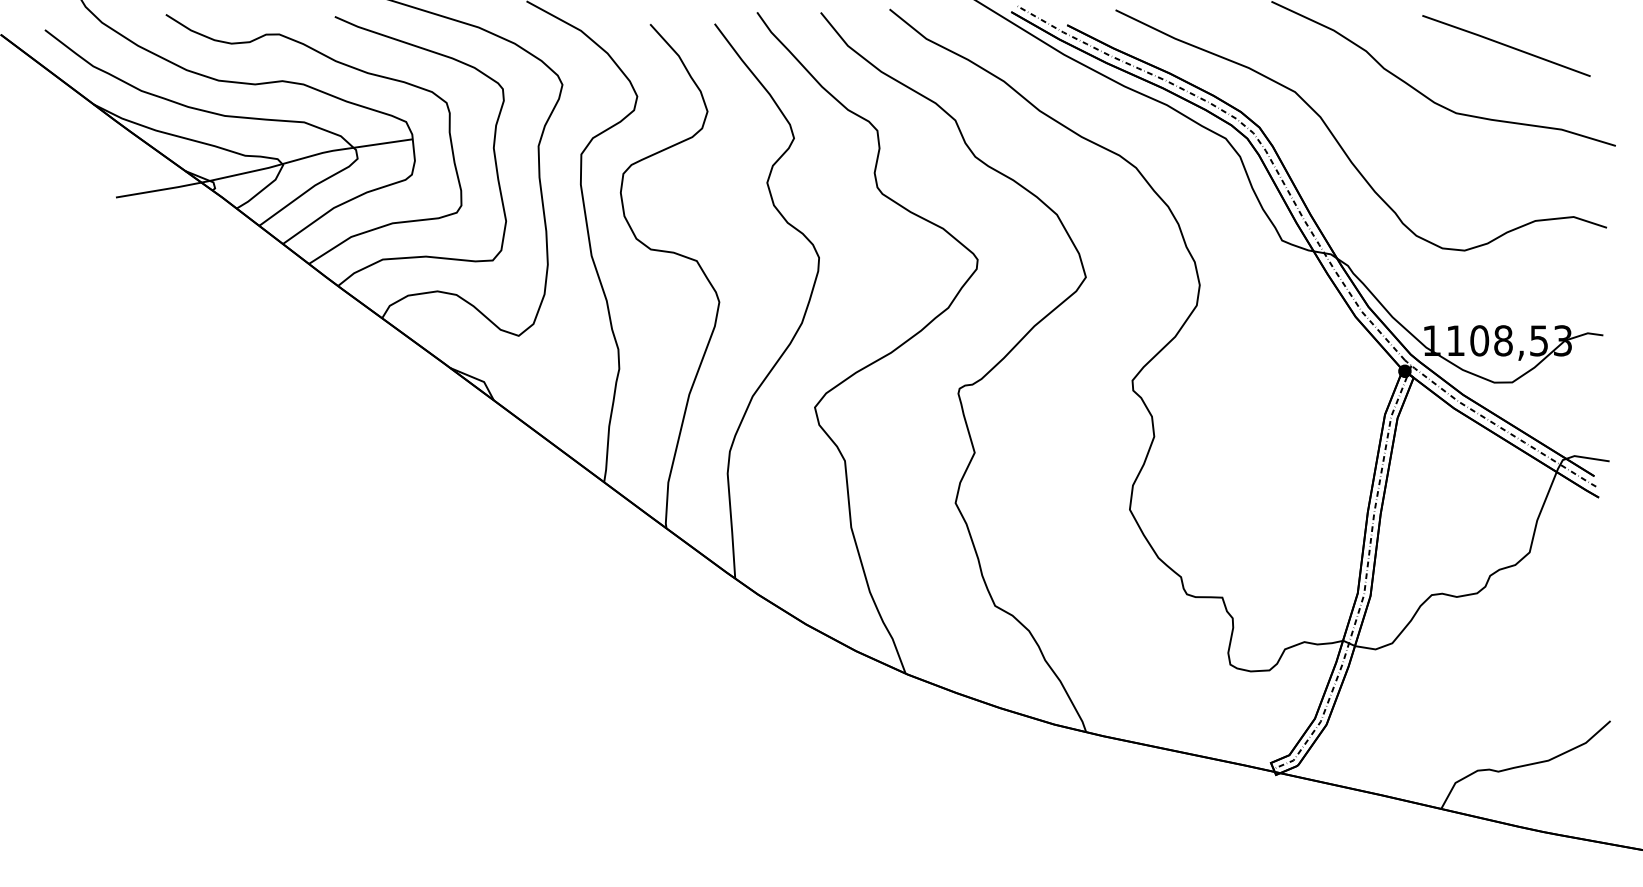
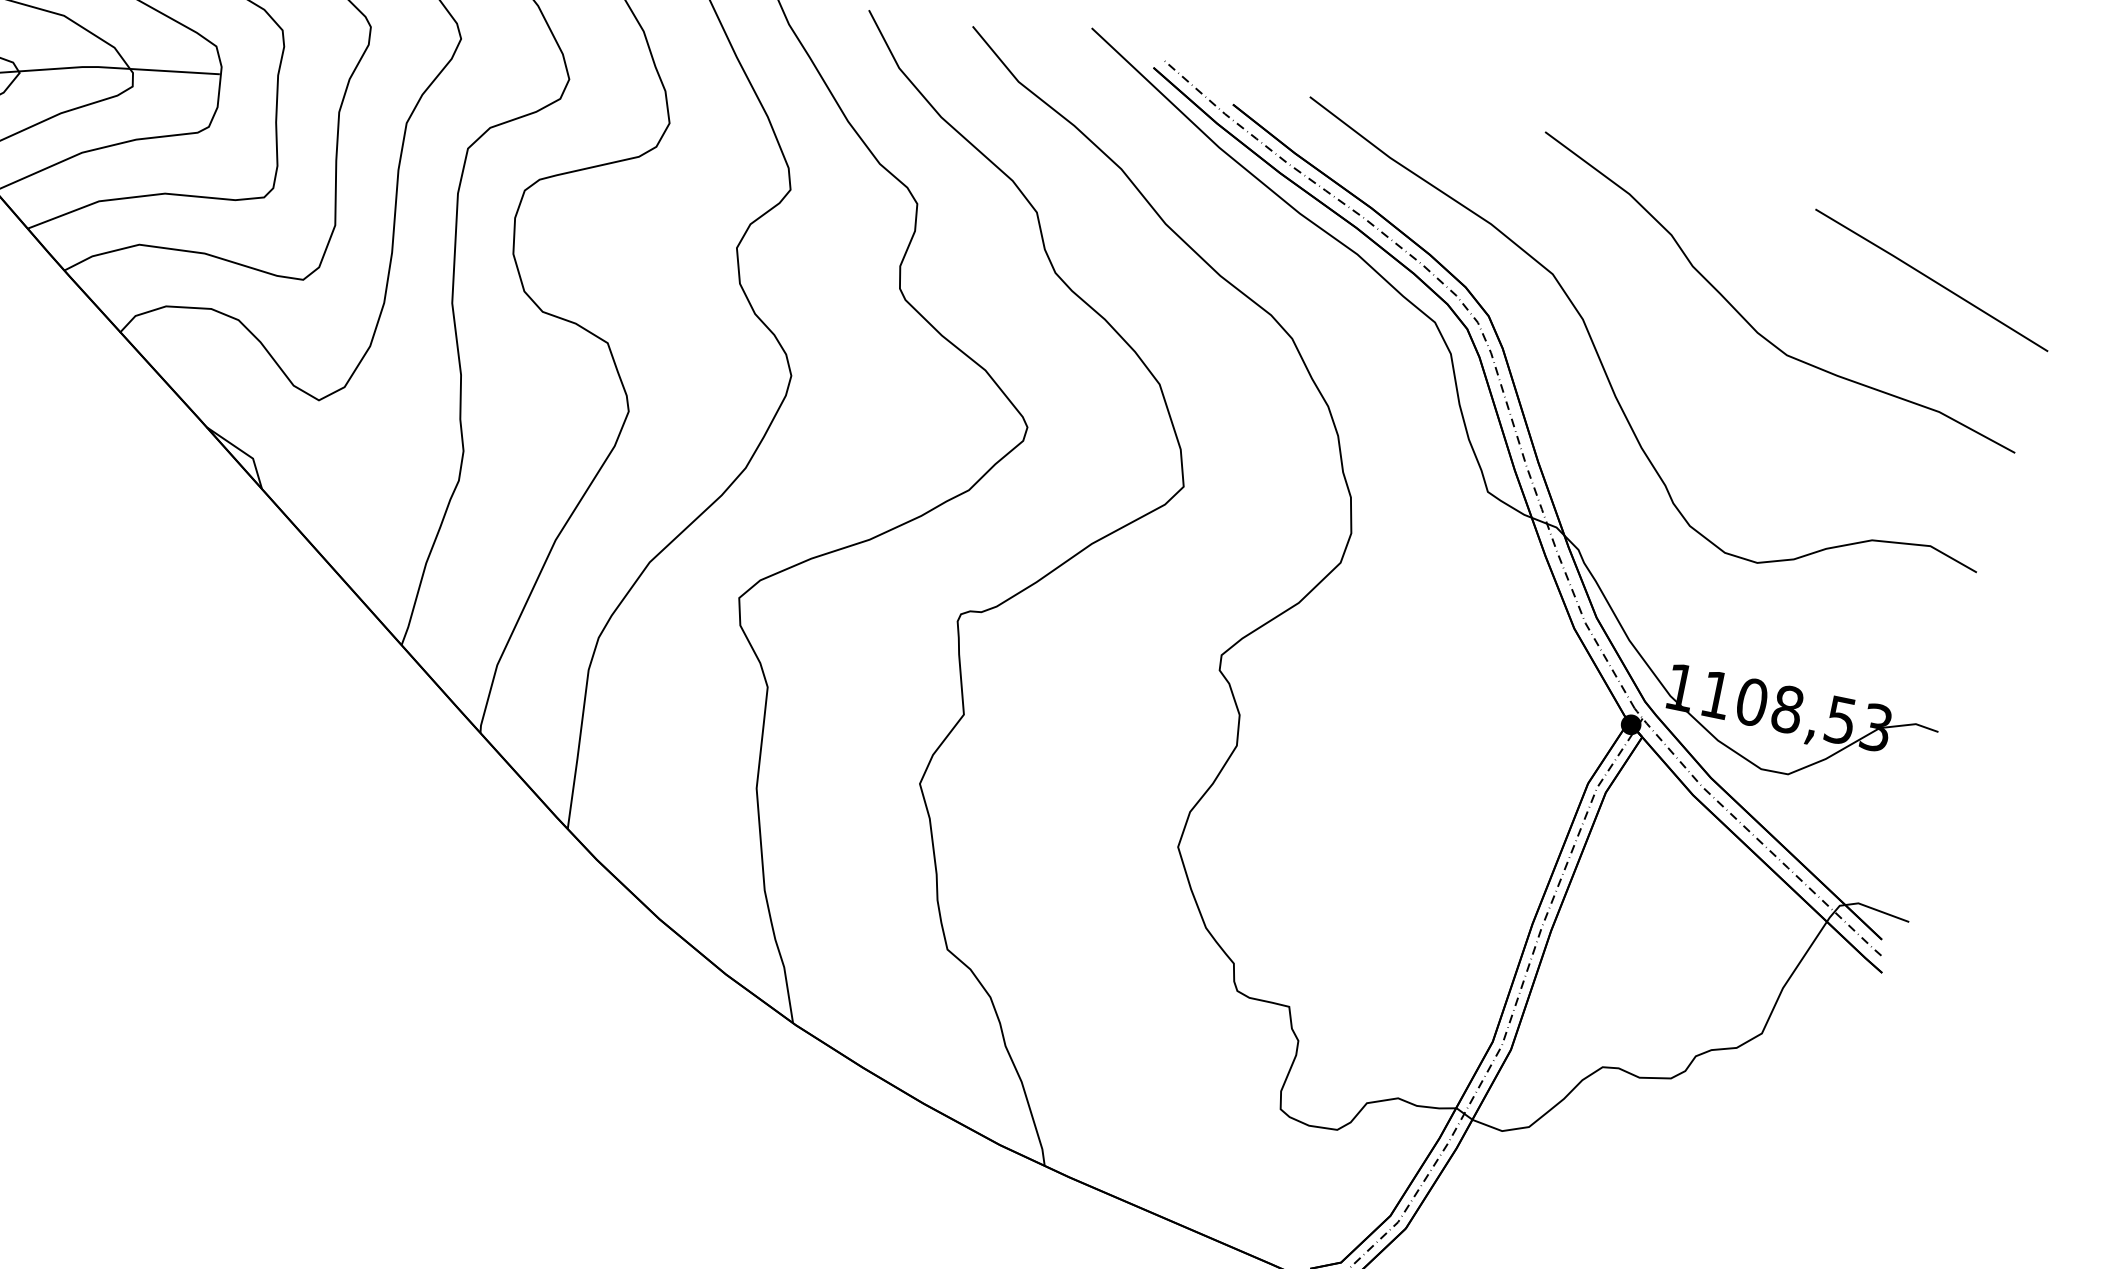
line: (1506, 45) -> (1931, 279), moved

